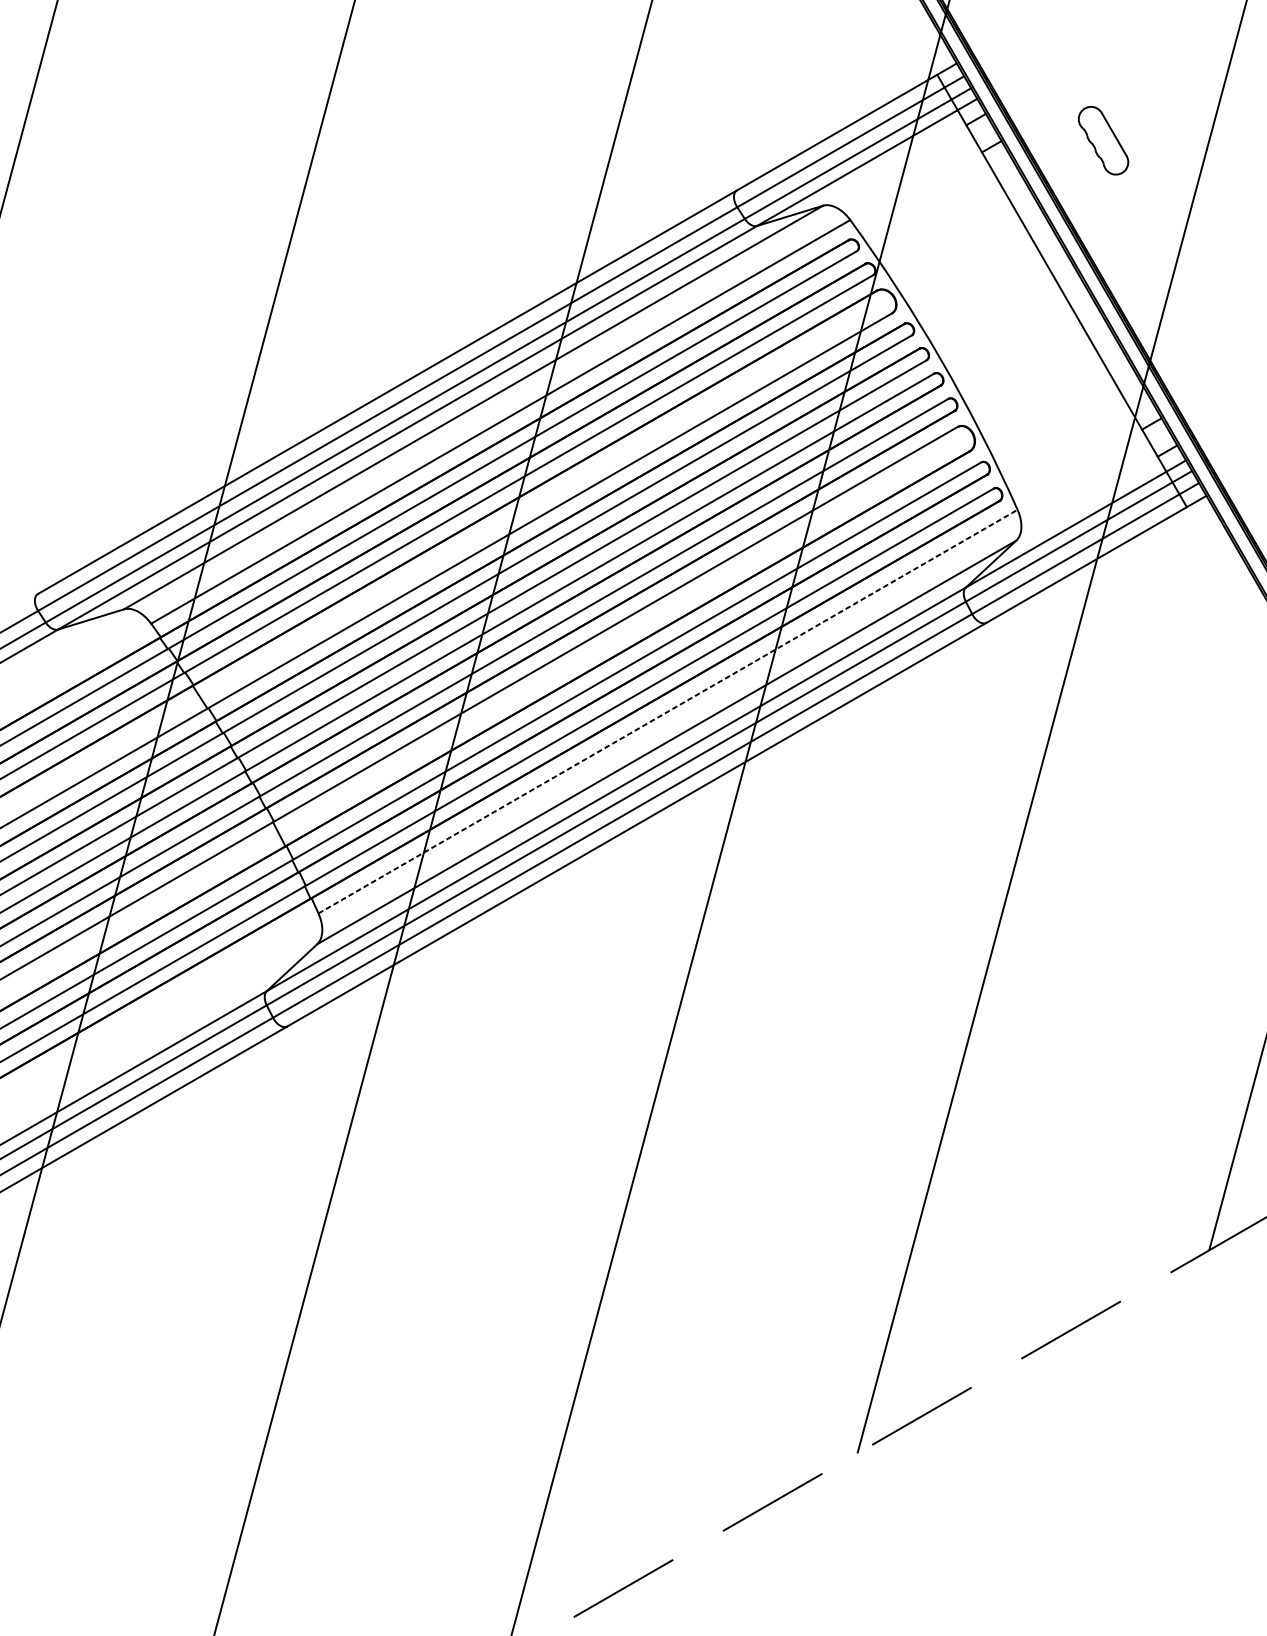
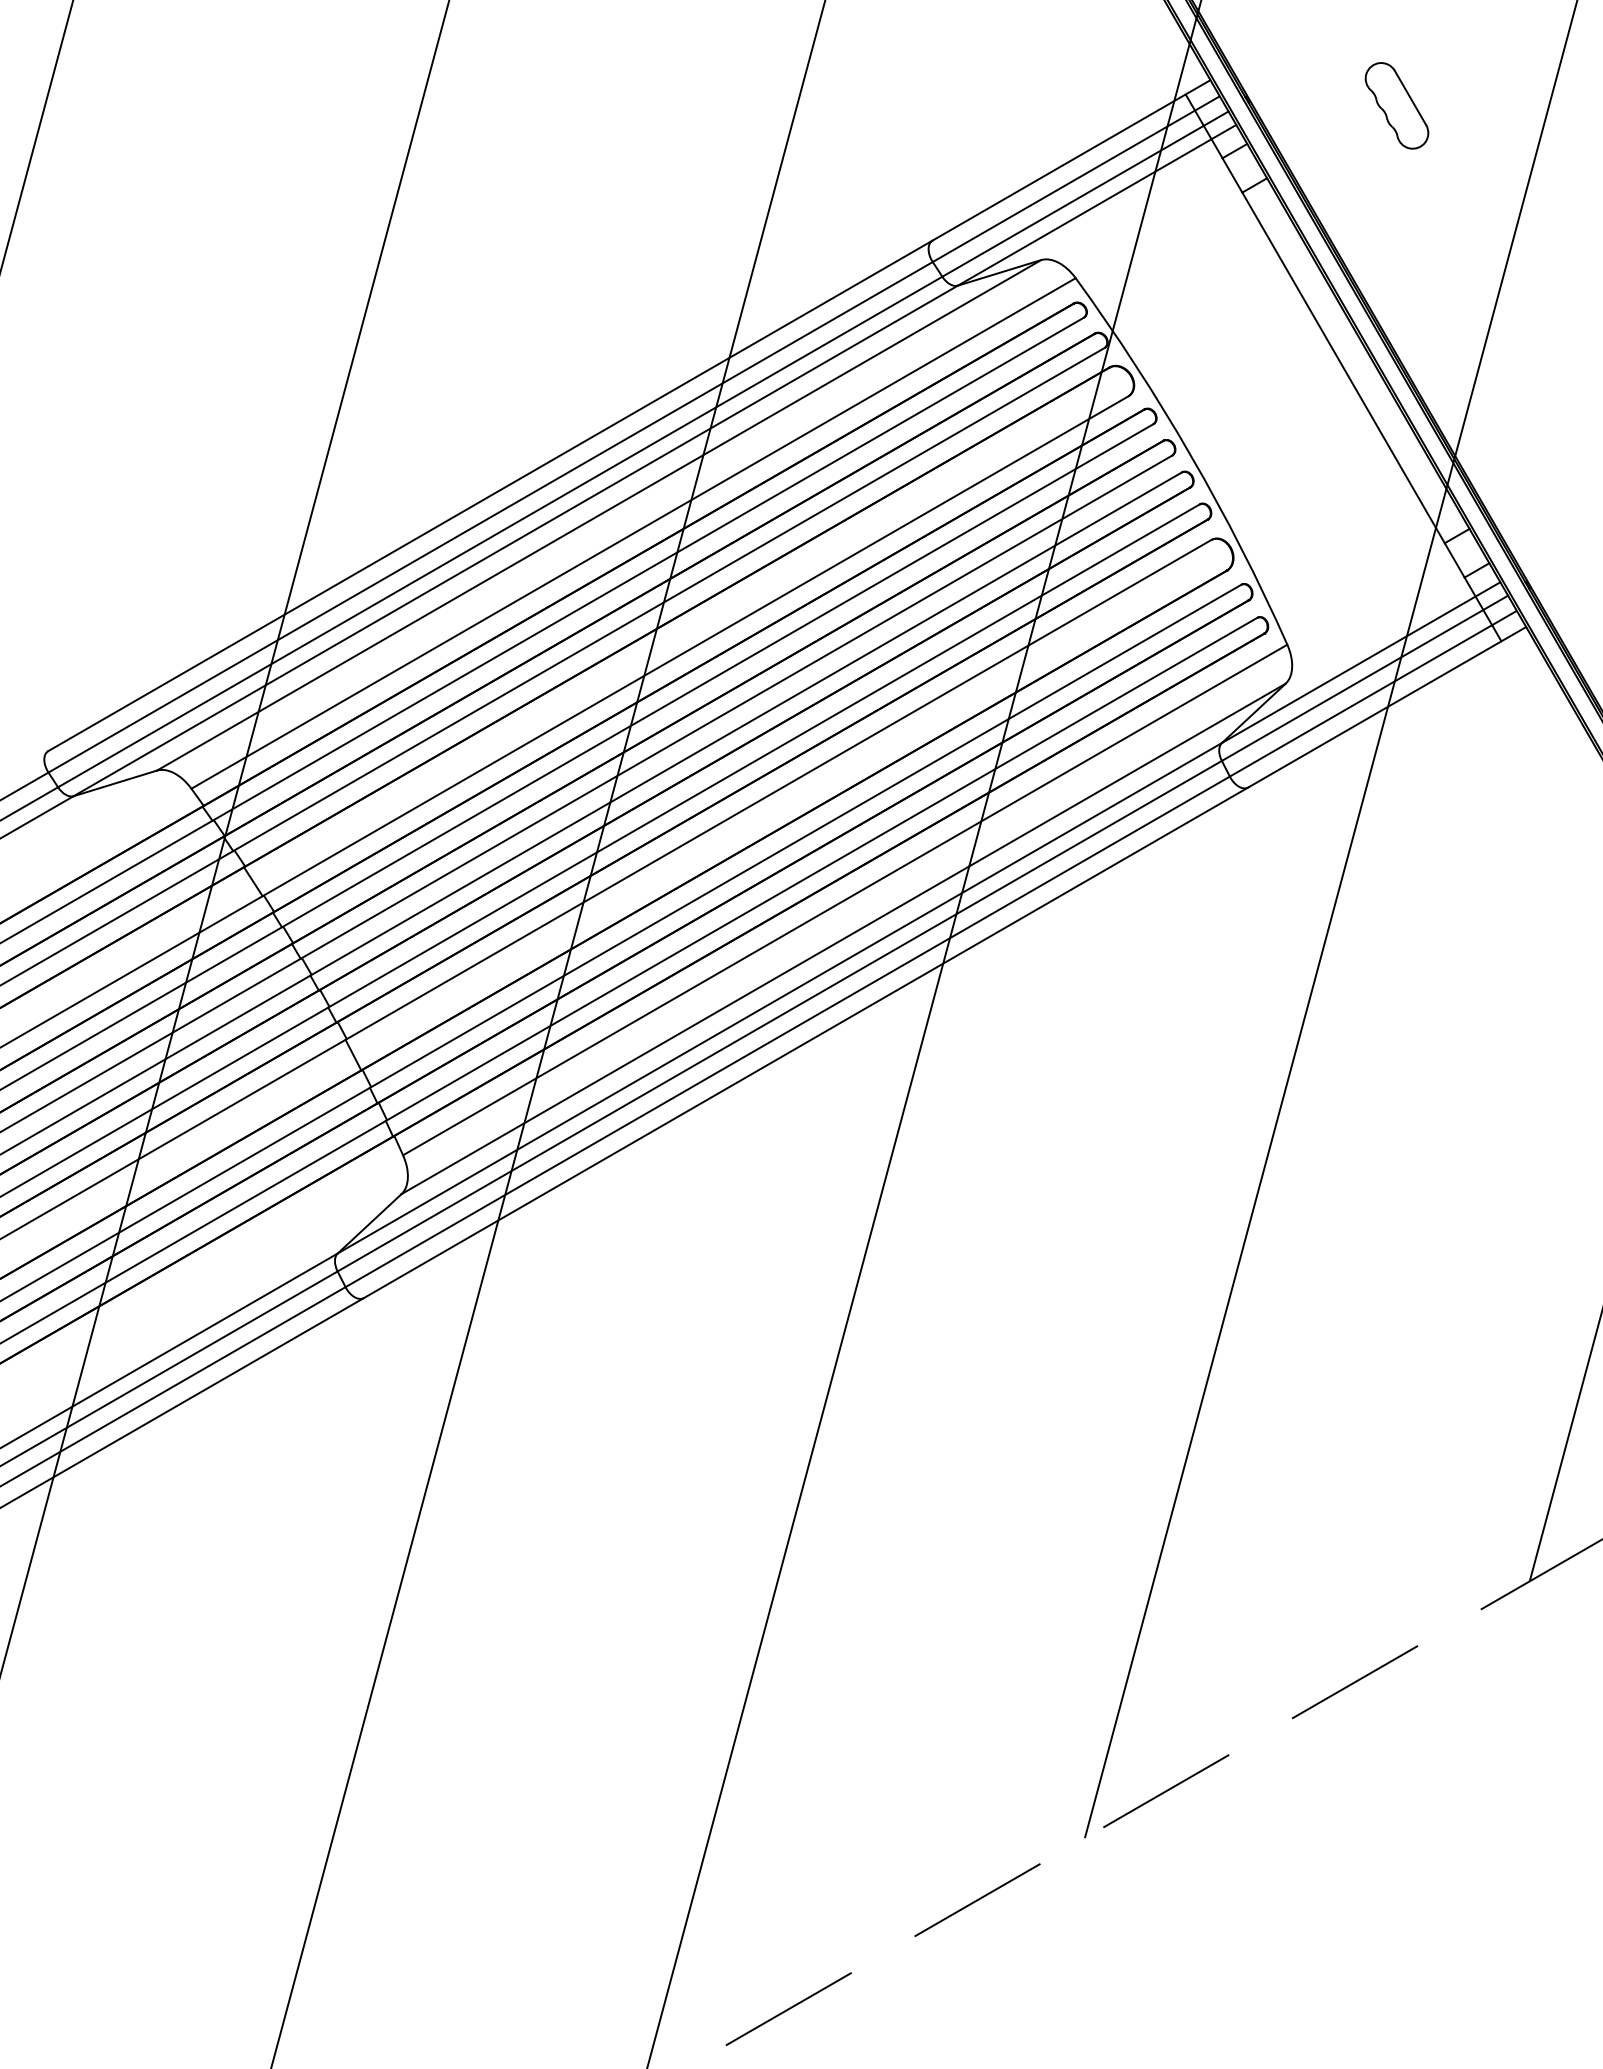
part: (1103, 140) -> (1396, 105), moved
line: (668, 712) -> (845, 900), dashed -> solid

